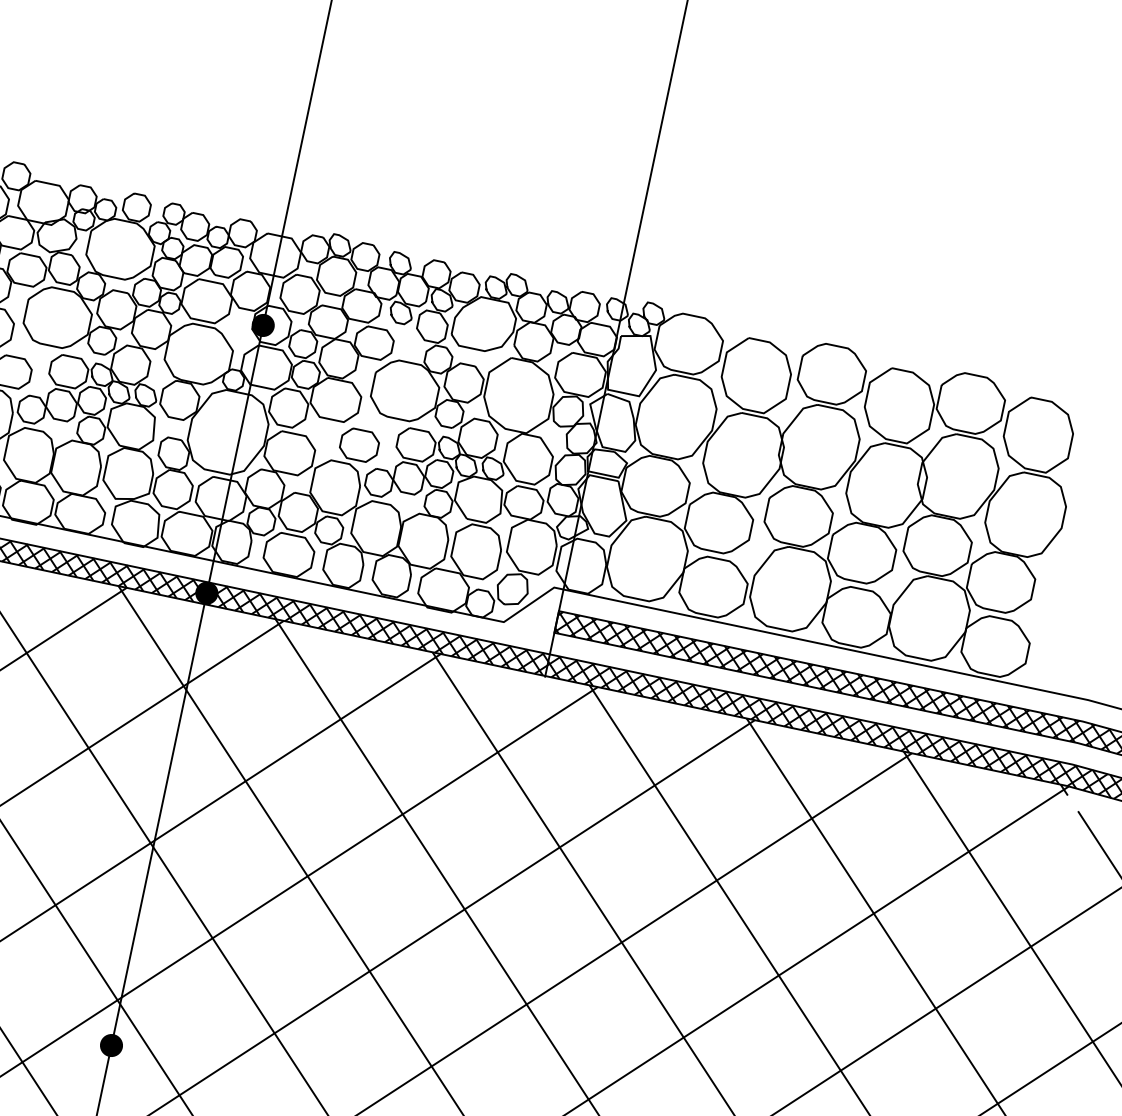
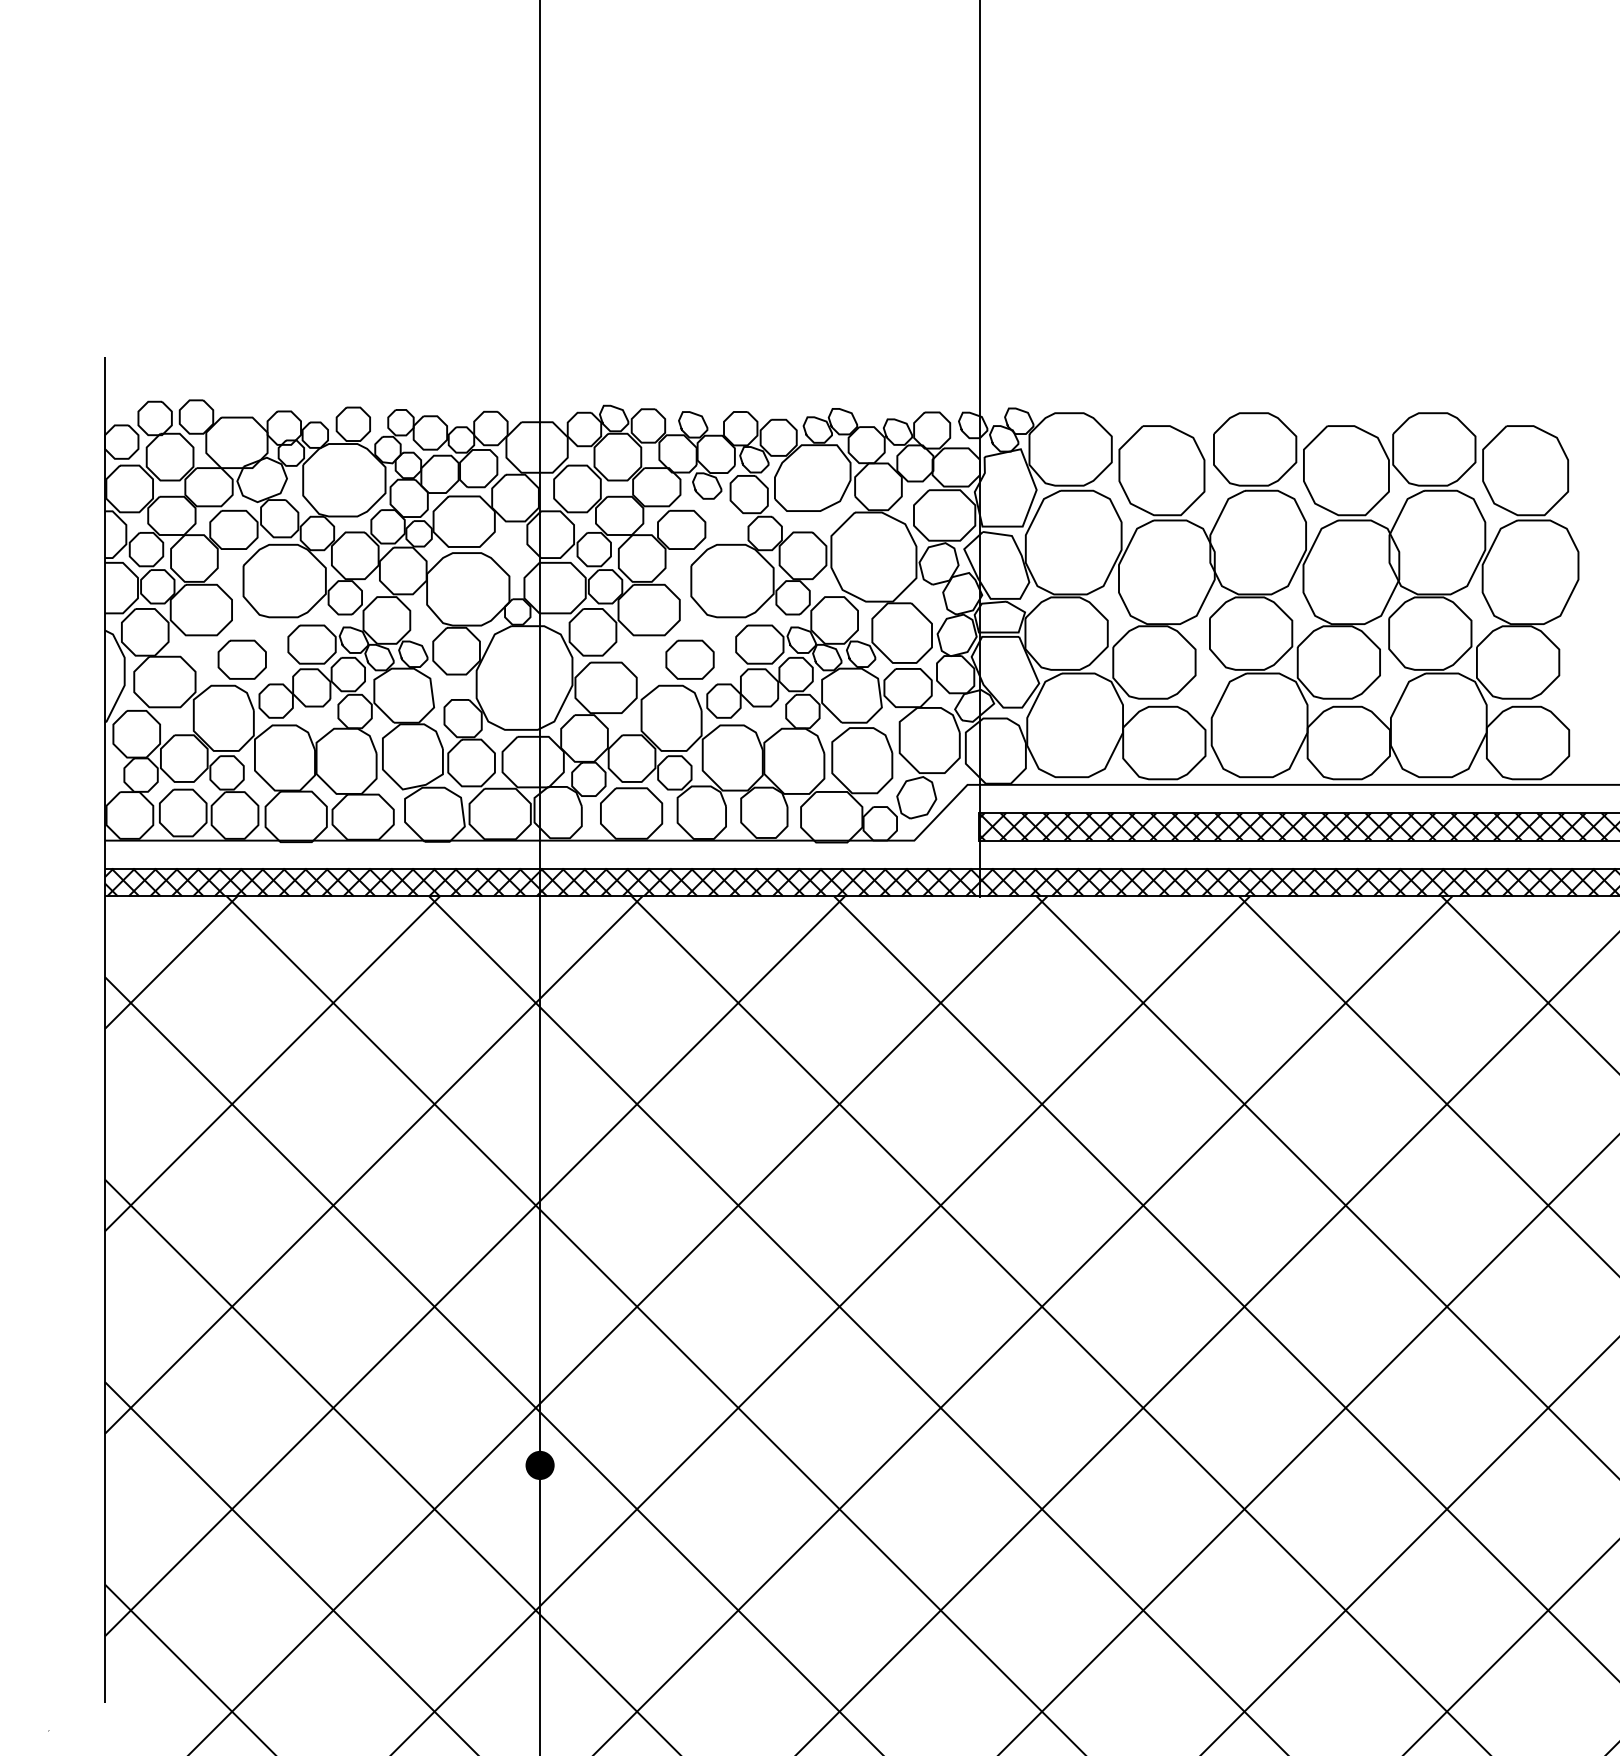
fill: (262, 324) -> (539, 536), removed
fill: (206, 592) -> (539, 881), removed

